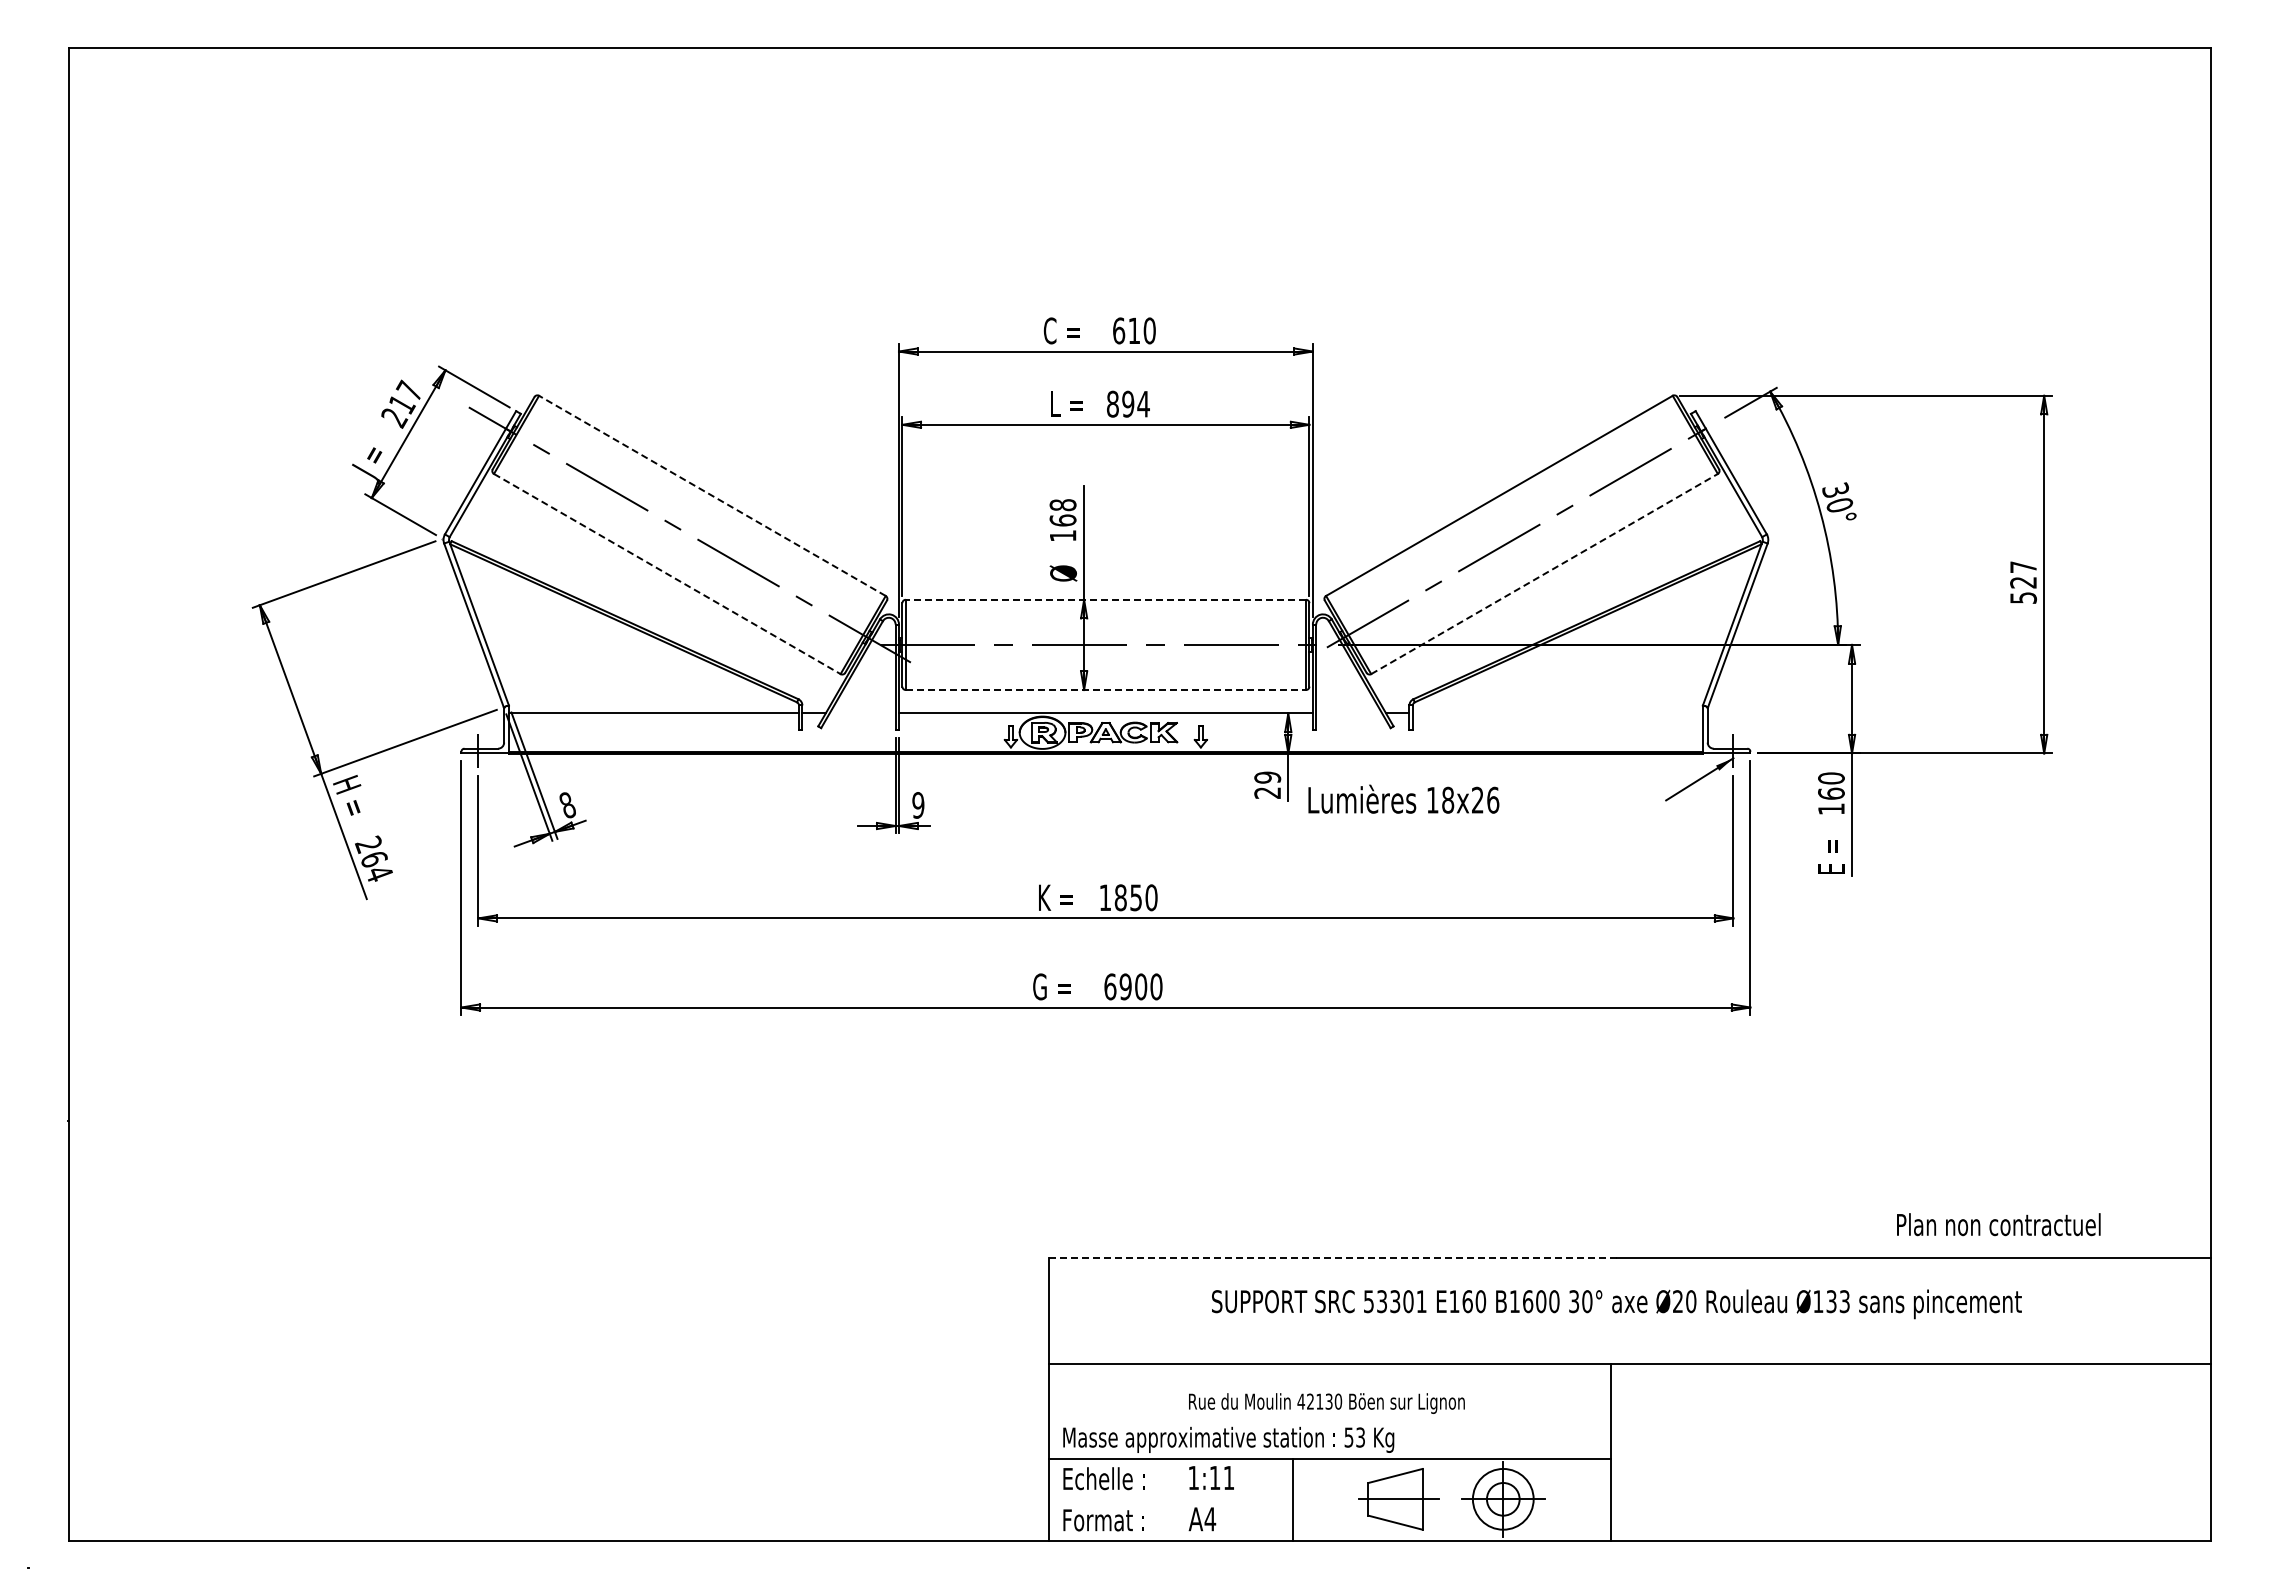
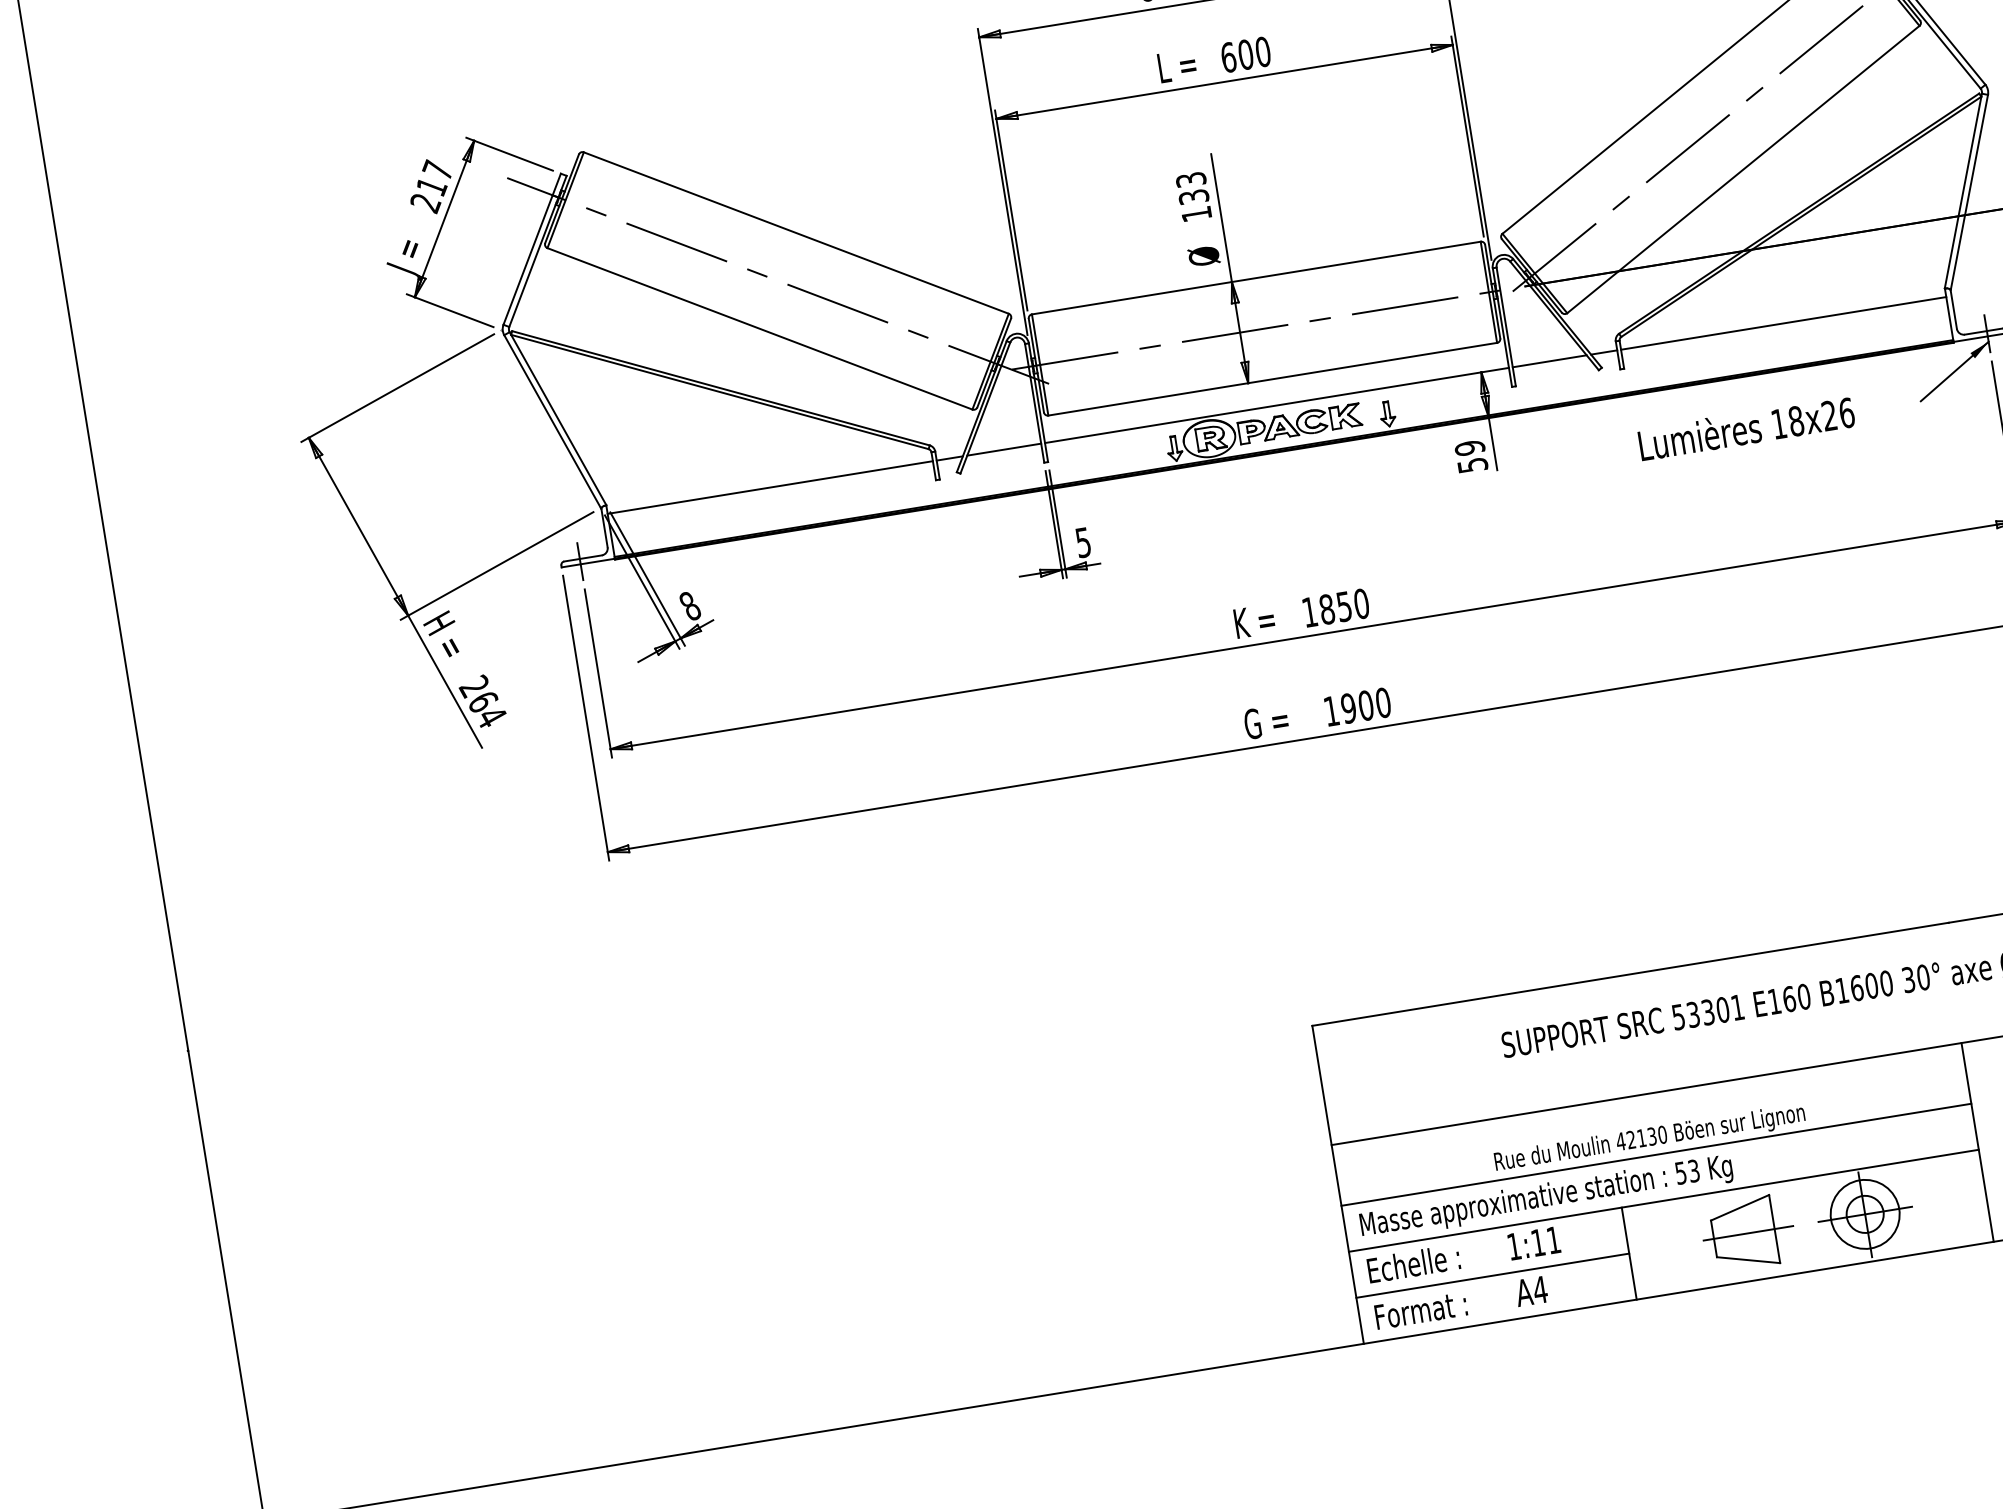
text: (1128, 403) -> (1246, 53), 894 -> 600
line: (712, 495) -> (796, 232), dashed -> solid
text: (1062, 512) -> (1191, 188), 168 -> 133
line: (1544, 573) -> (1743, 168), dashed -> solid
line: (667, 574) -> (760, 329), dashed -> solid
line: (1105, 599) -> (1255, 277), dashed -> solid
line: (1106, 690) -> (1273, 379), dashed -> solid
line: (862, 713) -> (1004, 449), added
line: (1349, 713) -> (1550, 361), added
line: (1557, 713) -> (1783, 323), added
text: (1267, 792) -> (1472, 464), 29 -> 59
text: (1403, 798) -> (1745, 427), moved
text: (918, 805) -> (1083, 542), 9 -> 5
text: (1110, 986) -> (1331, 710), 6900 -> 1900
line: (1333, 1257) -> (1630, 974), dashed -> solid
line: (1330, 1418) -> (1656, 1155), added
line: (1170, 1500) -> (1492, 1276), added

